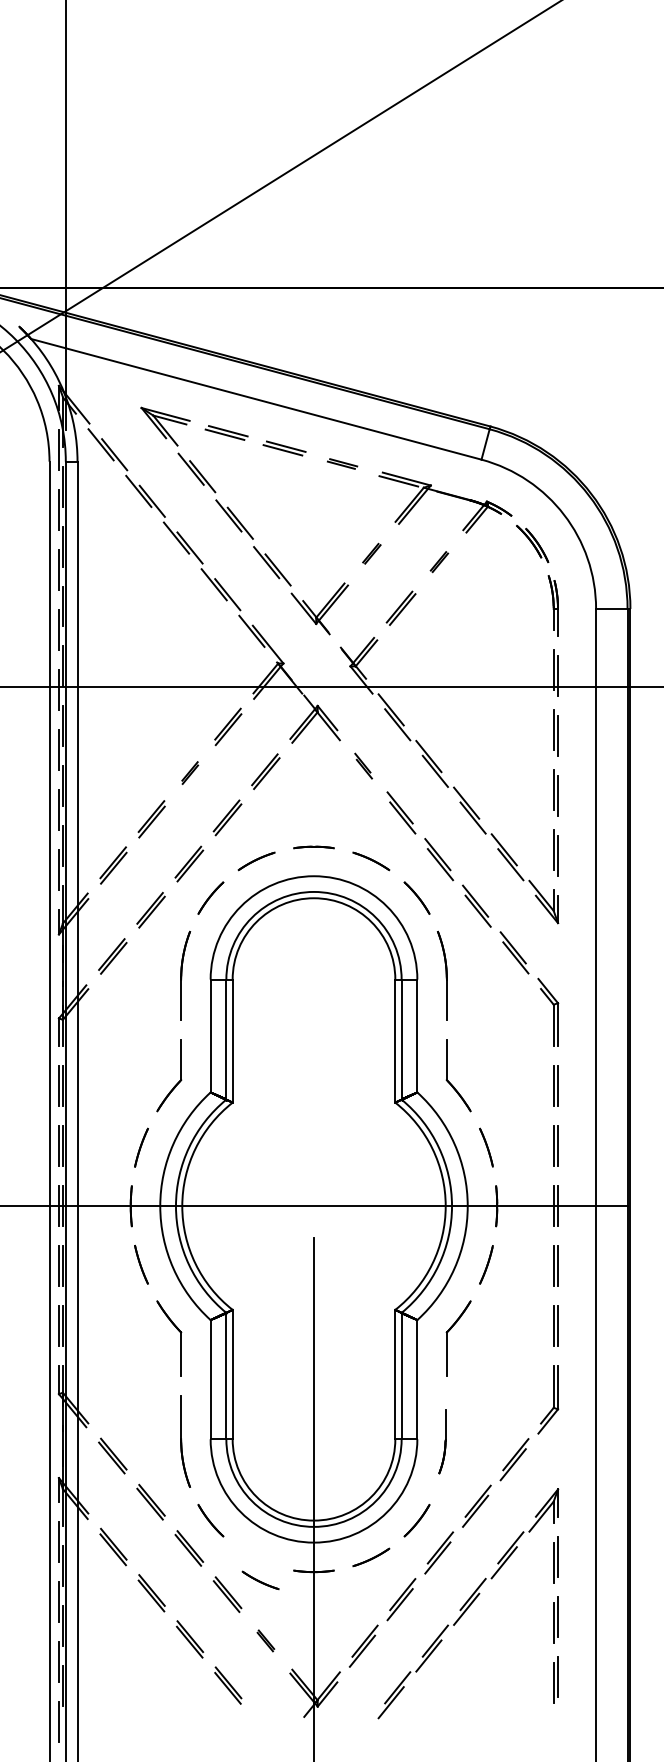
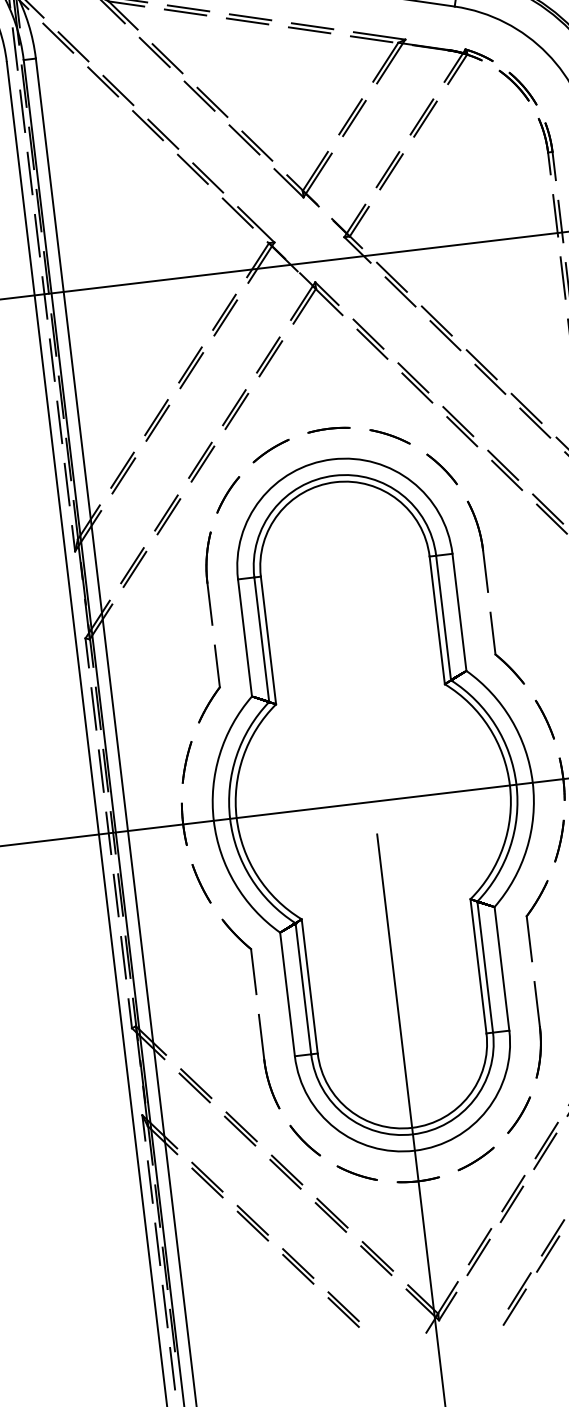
part: (342, 463) -> (310, 27), size x1.43
part: (371, 553) -> (352, 117), size x1.67
part: (439, 561) -> (423, 117), size x1.67
part: (363, 765) -> (370, 338), size x1.67
part: (190, 772) -> (191, 367), size x1.67
part: (442, 1441) -> (535, 1029), size x1.43
part: (260, 1580) -> (357, 1173), moved
part: (265, 1640) -> (376, 1258), size x1.67

